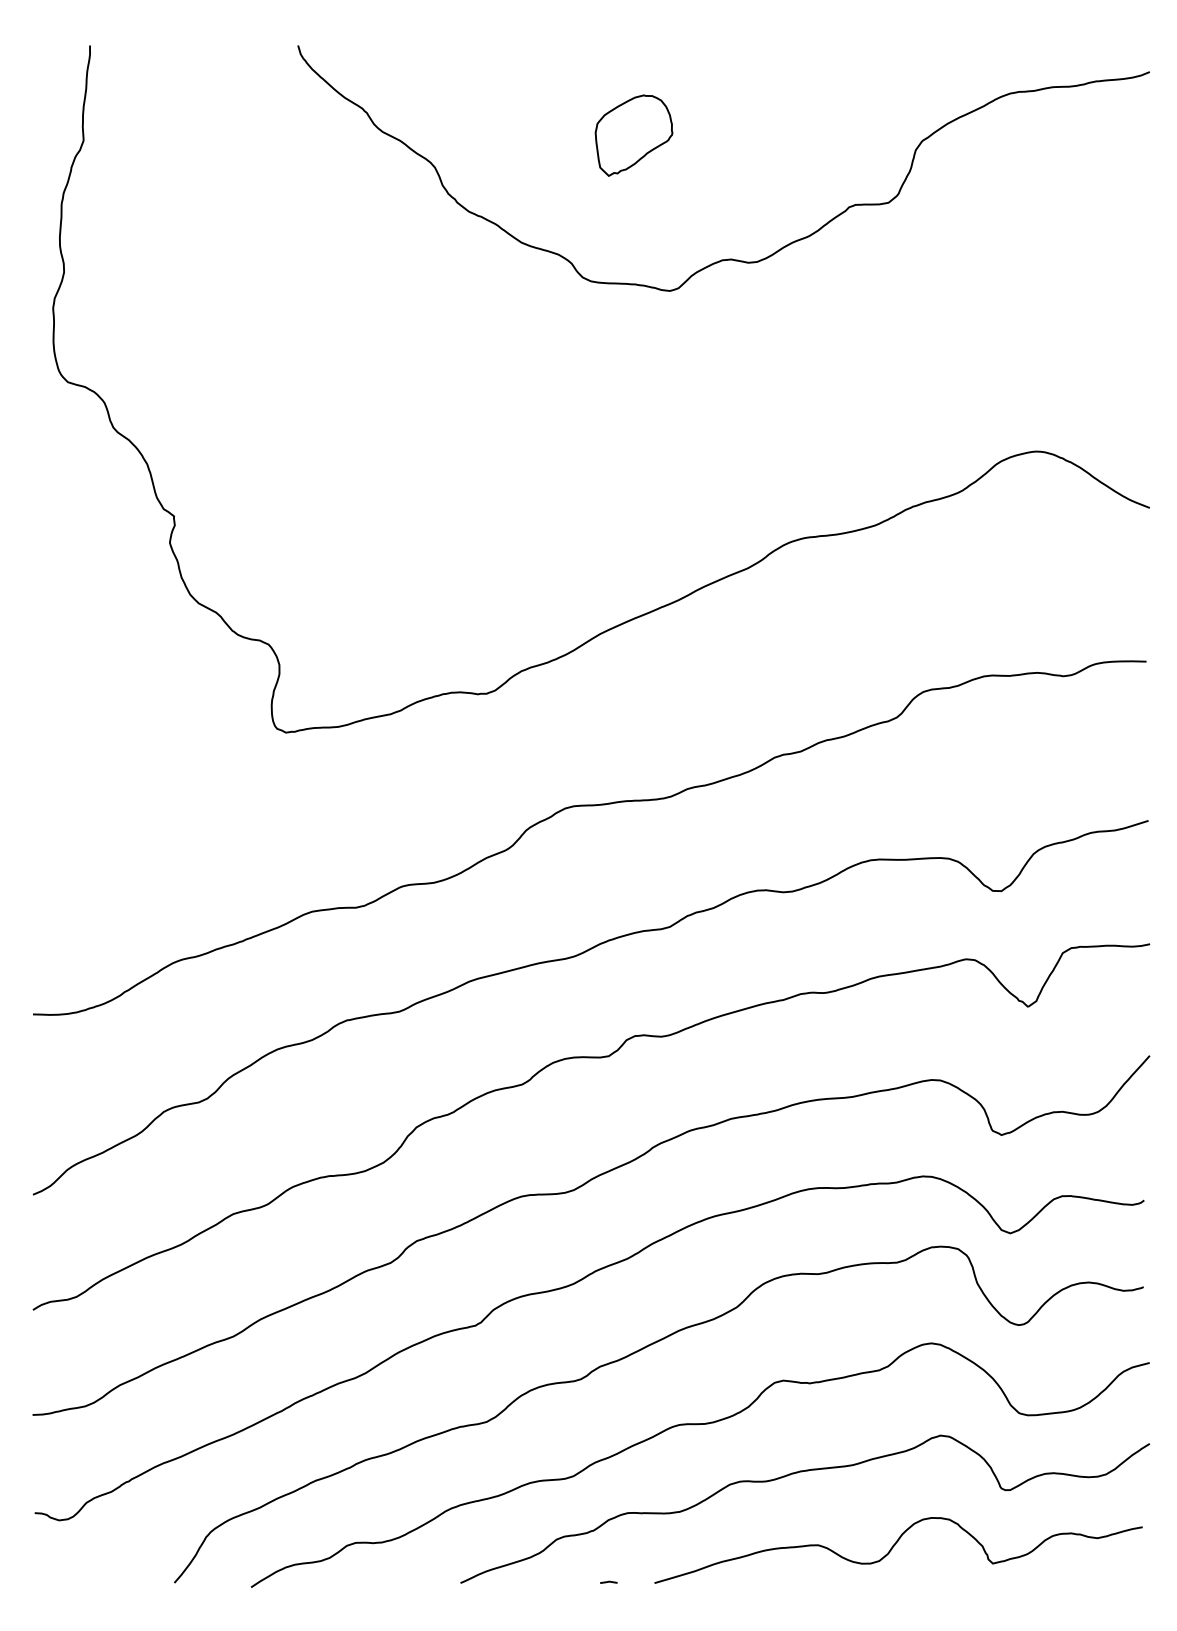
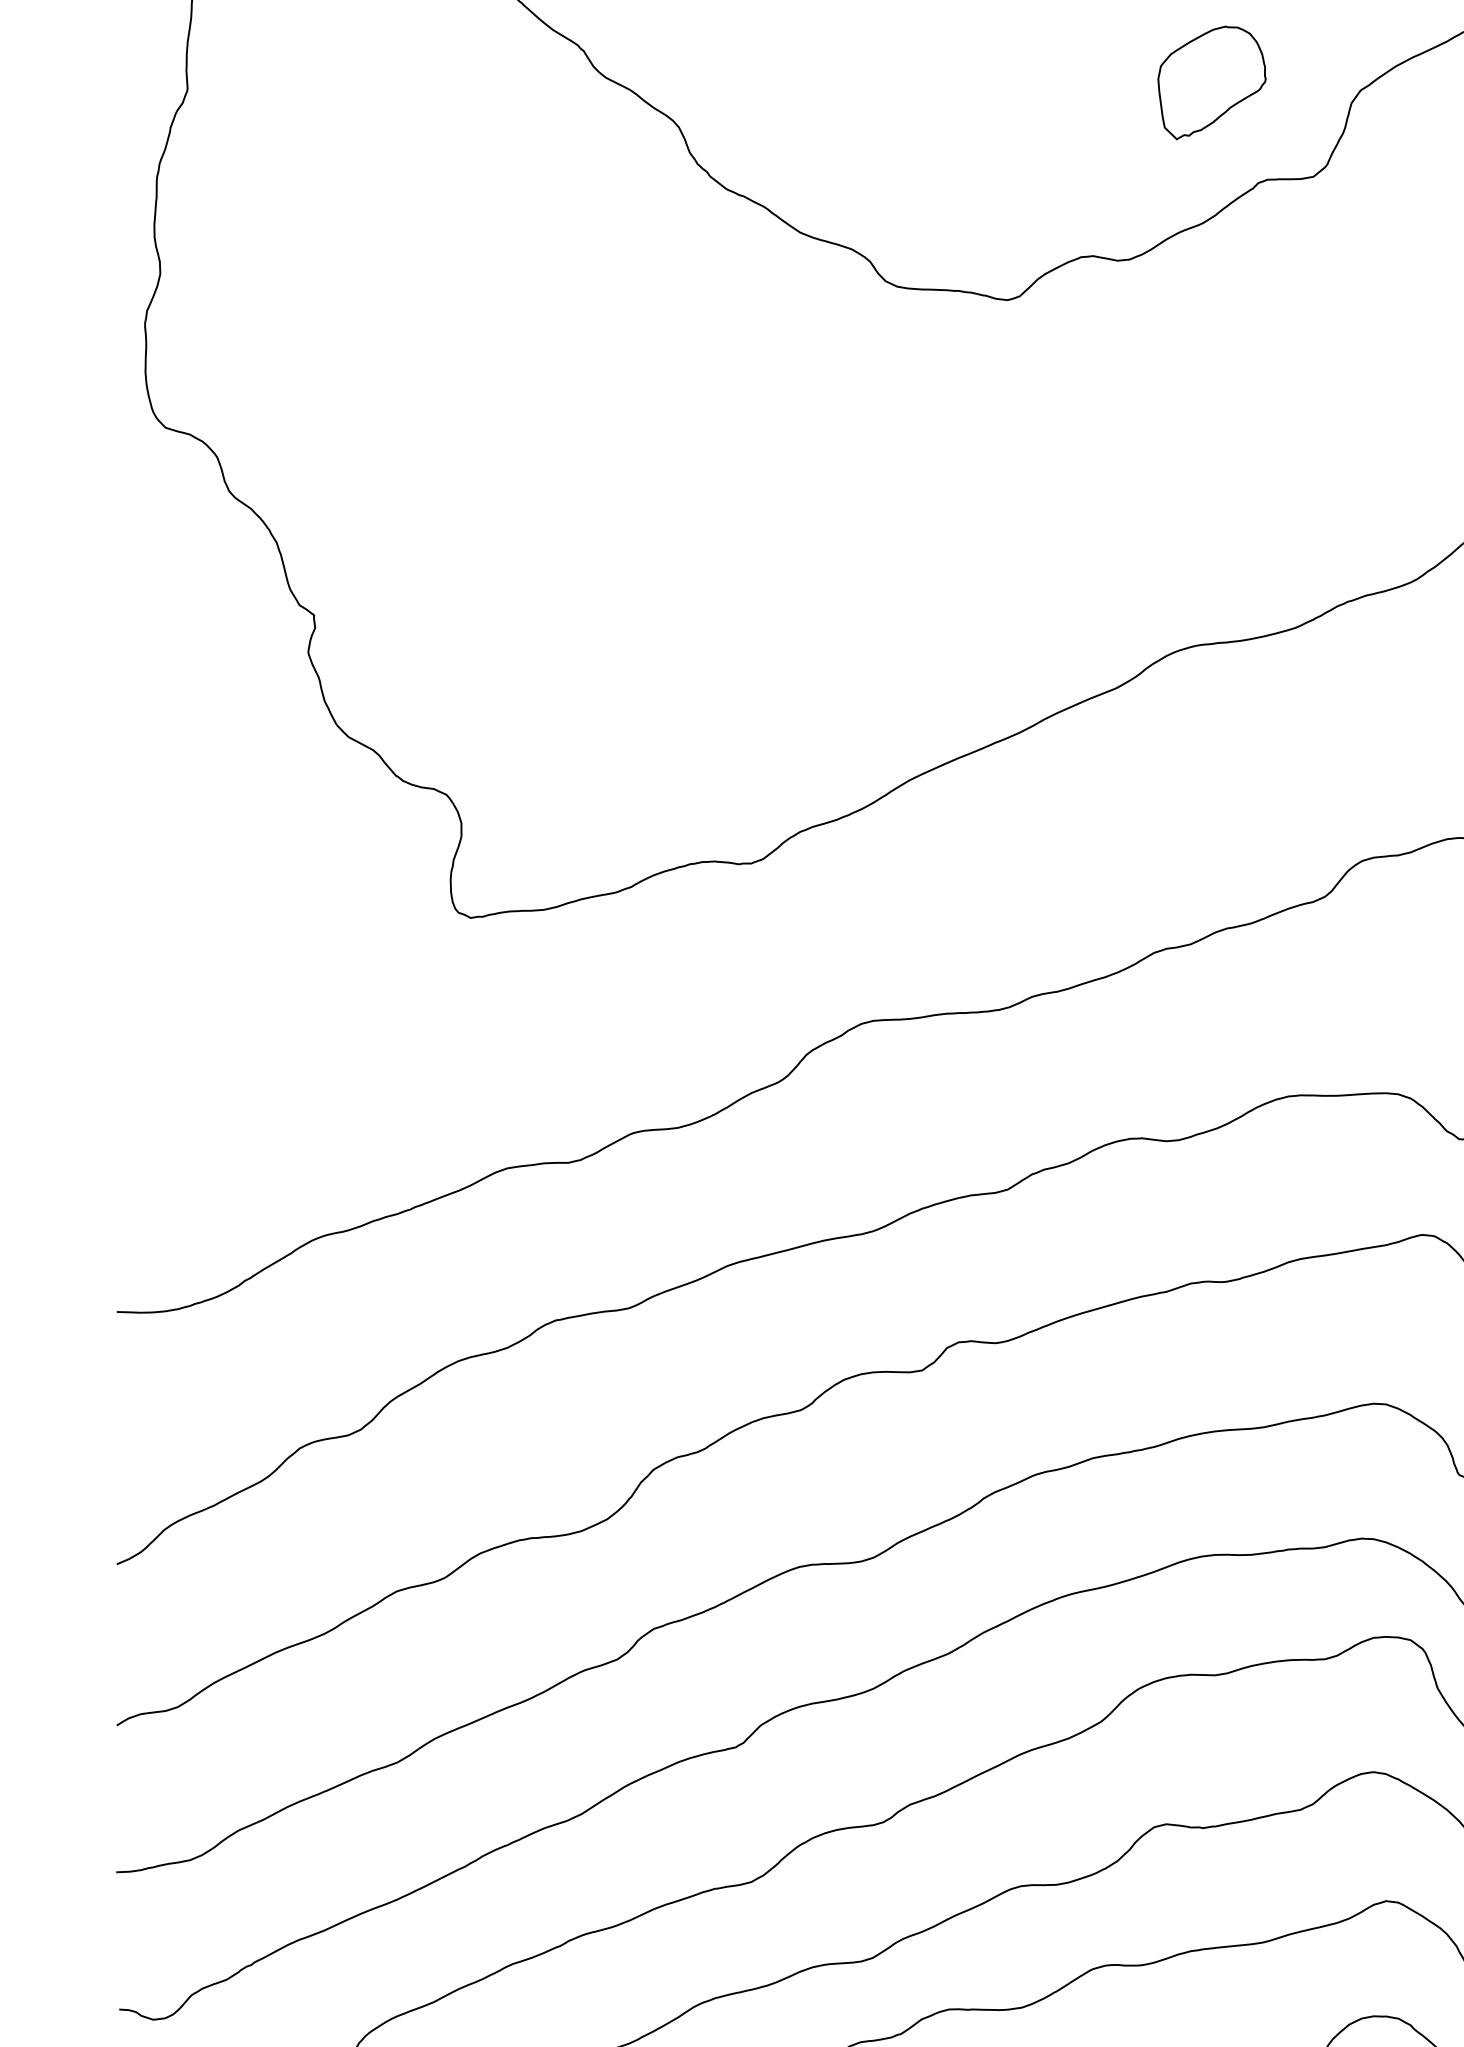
part: (633, 135) -> (1211, 82), moved

